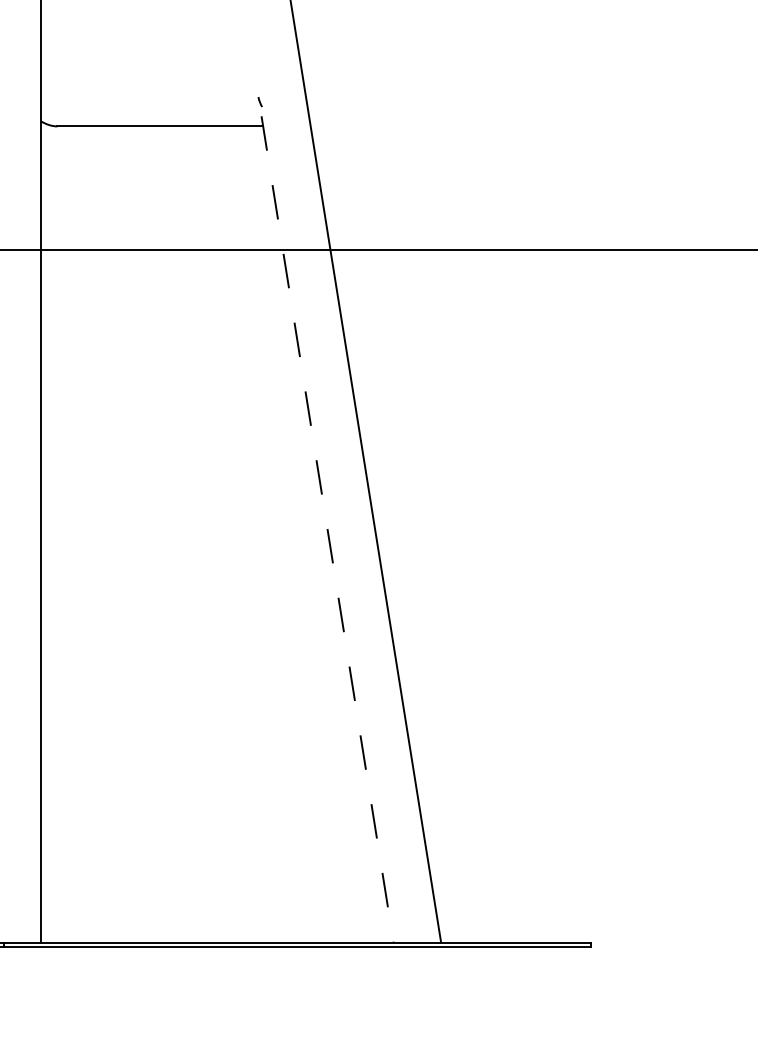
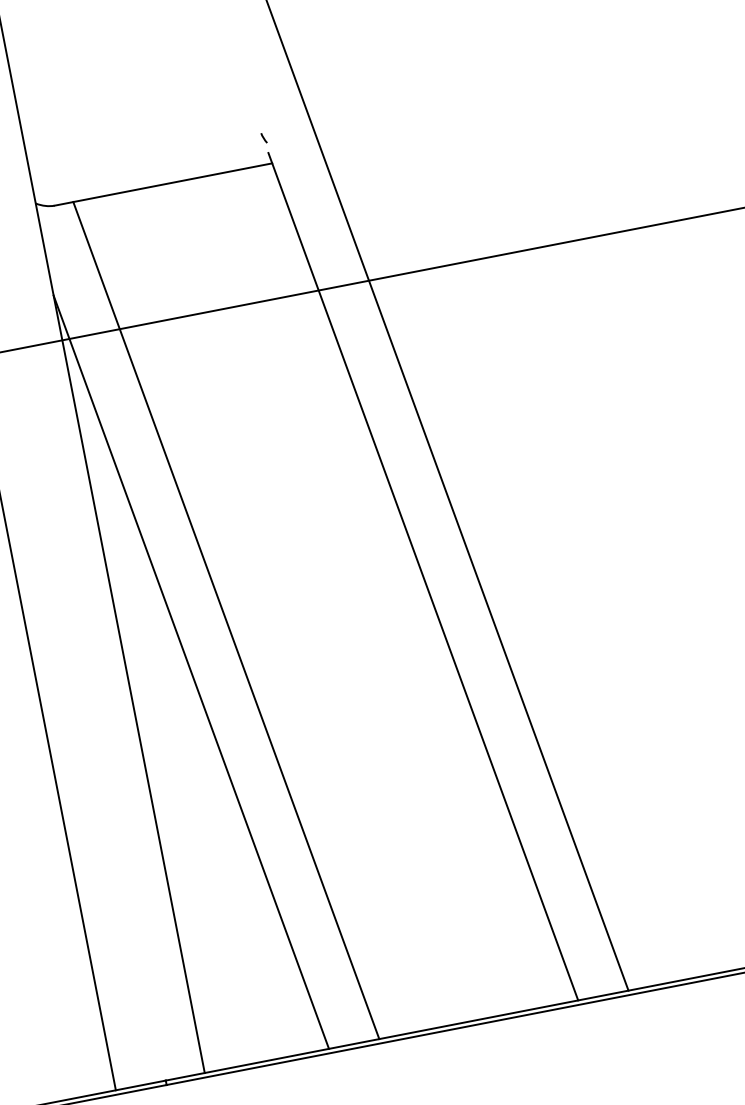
line: (327, 530) -> (423, 577), dashed -> solid
line: (140, 534) -> (226, 620), added
line: (99, 575) -> (191, 672), added

